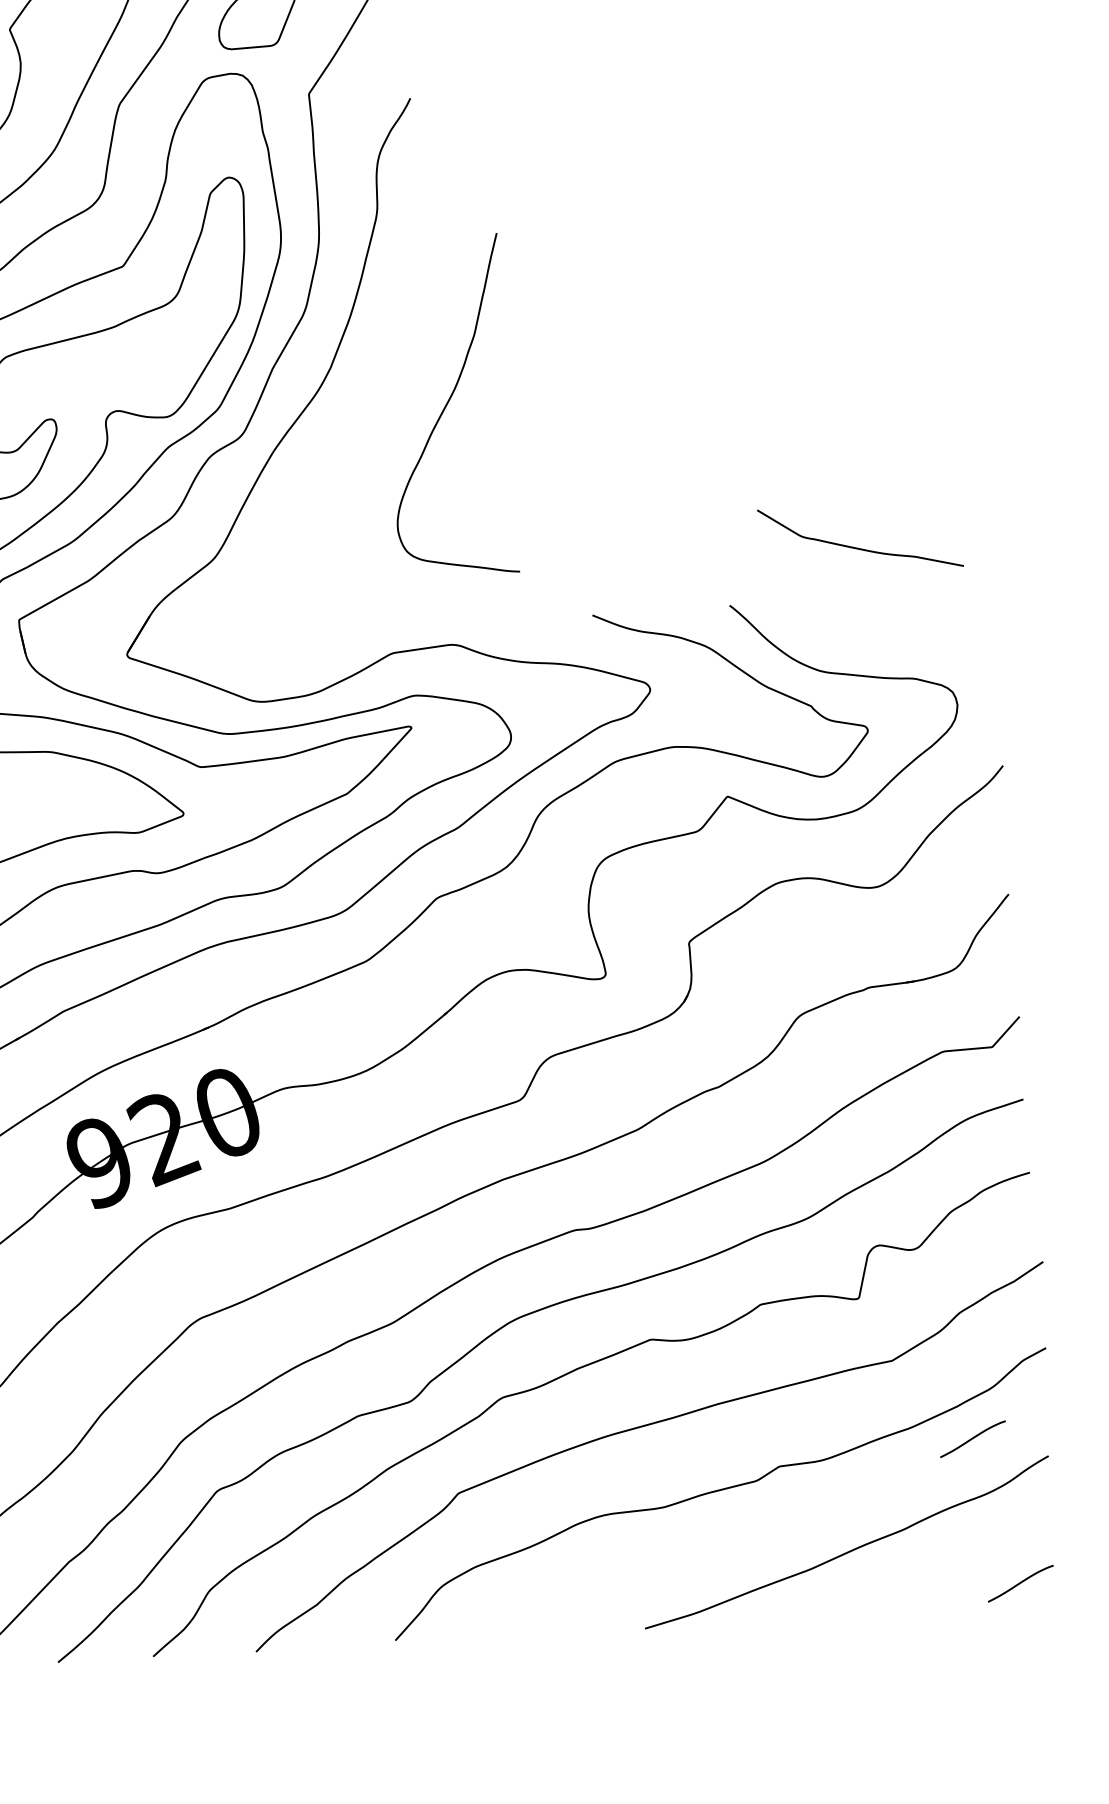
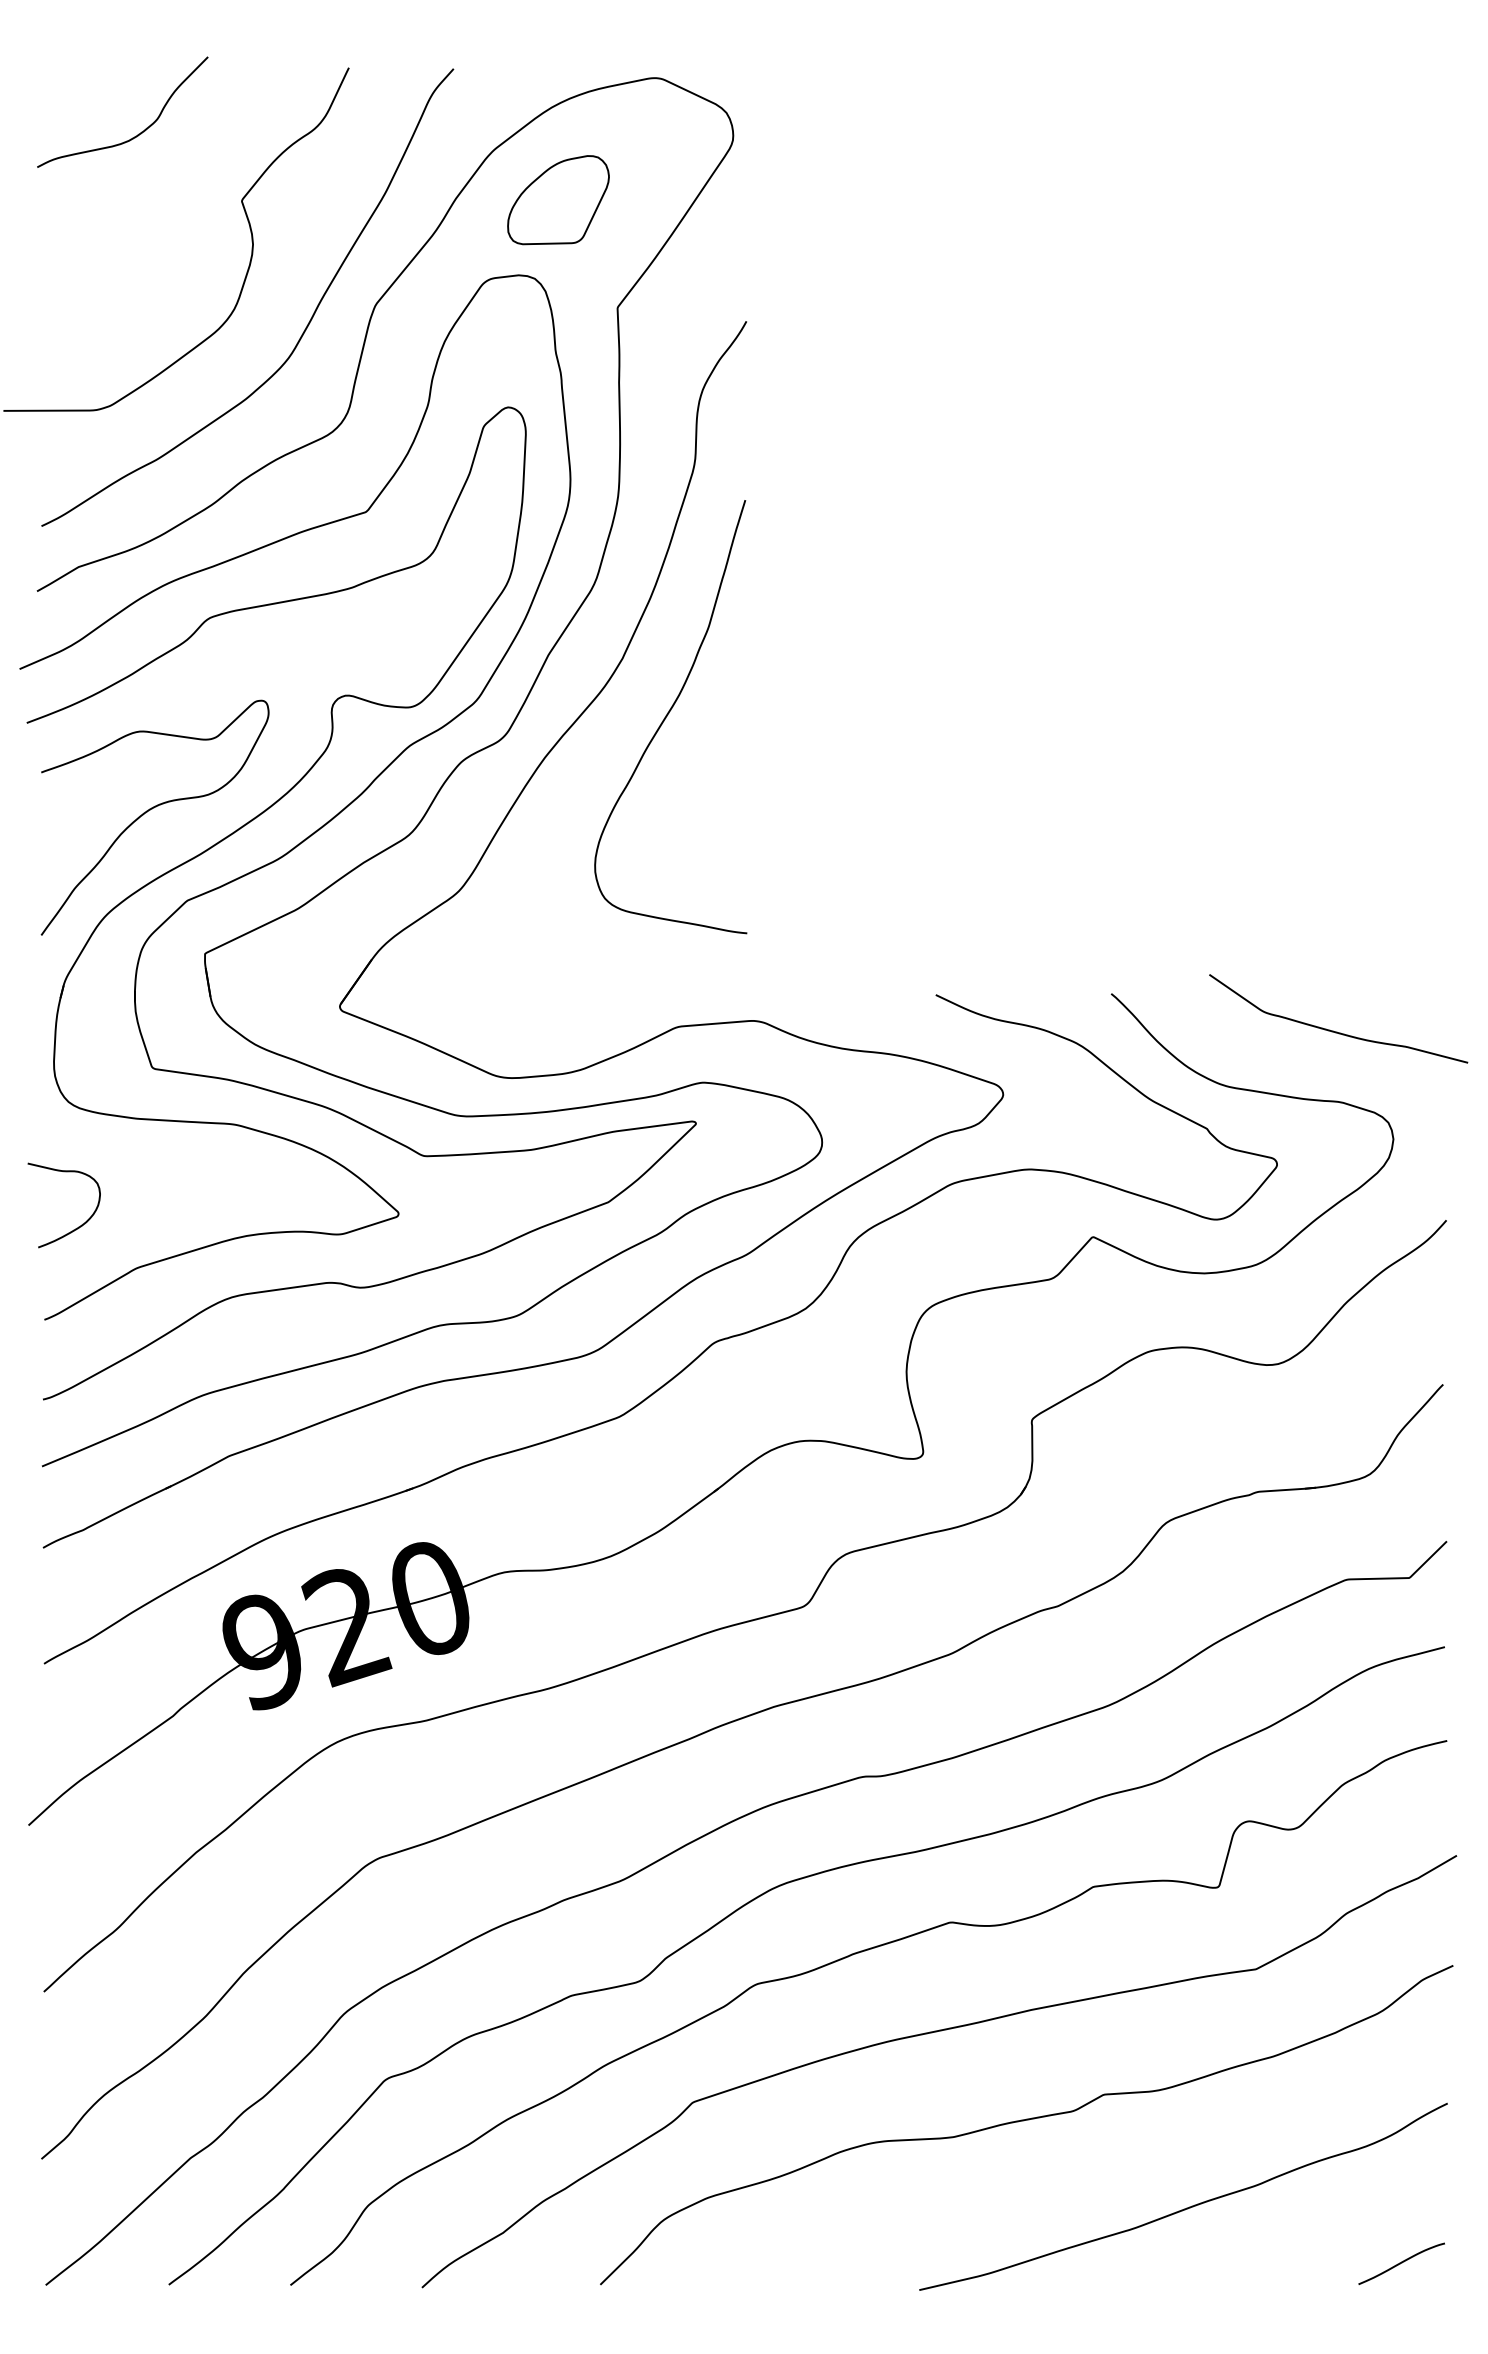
curve: (446, 406) -> (667, 716), moved
curve: (857, 547) -> (1333, 1030), moved
curve: (972, 1438) -> (1352, 2075), removed

